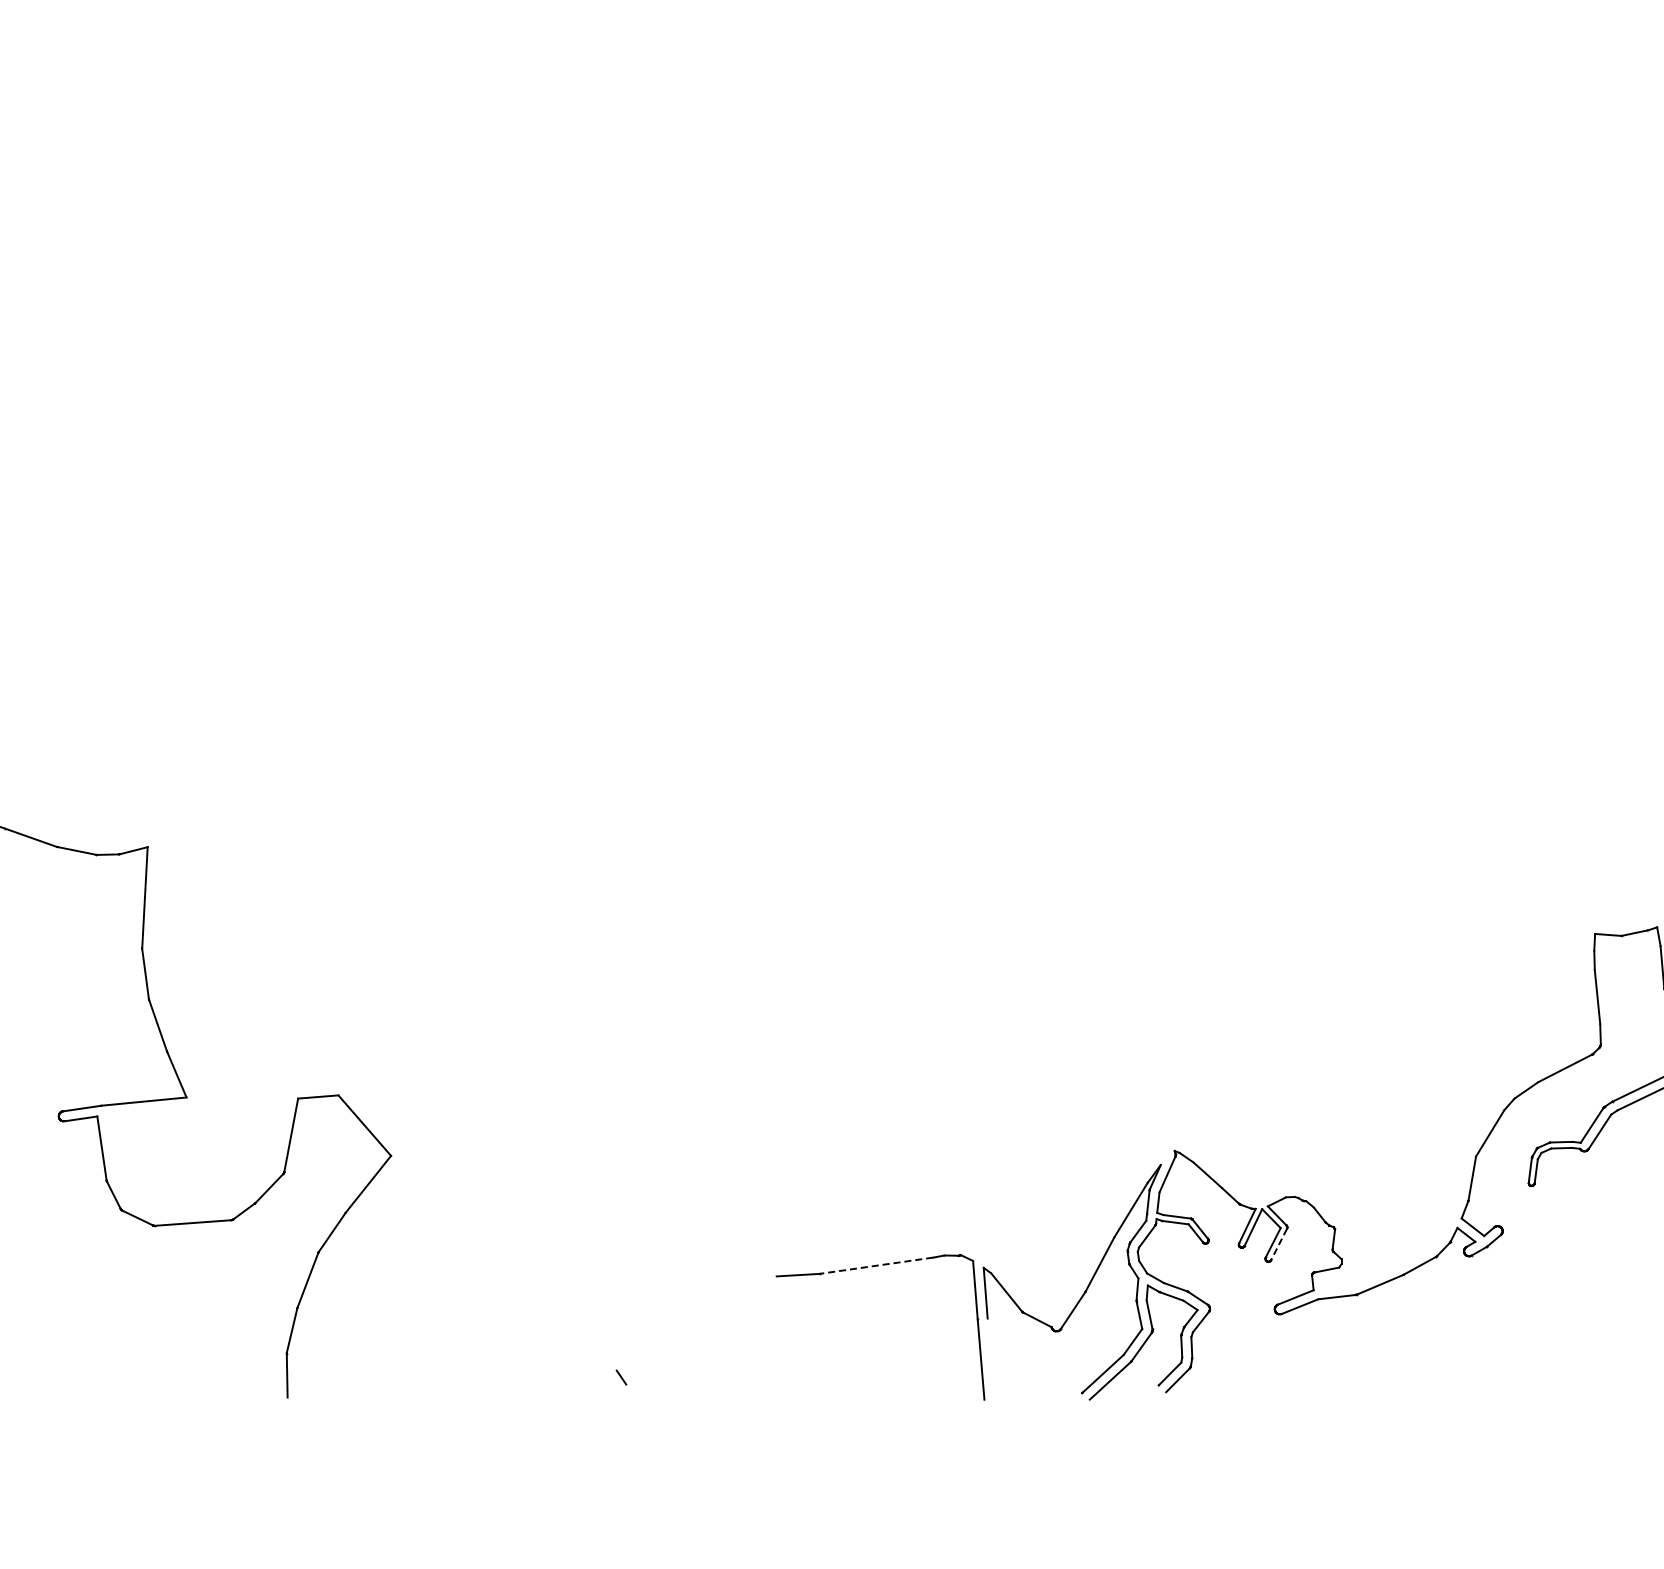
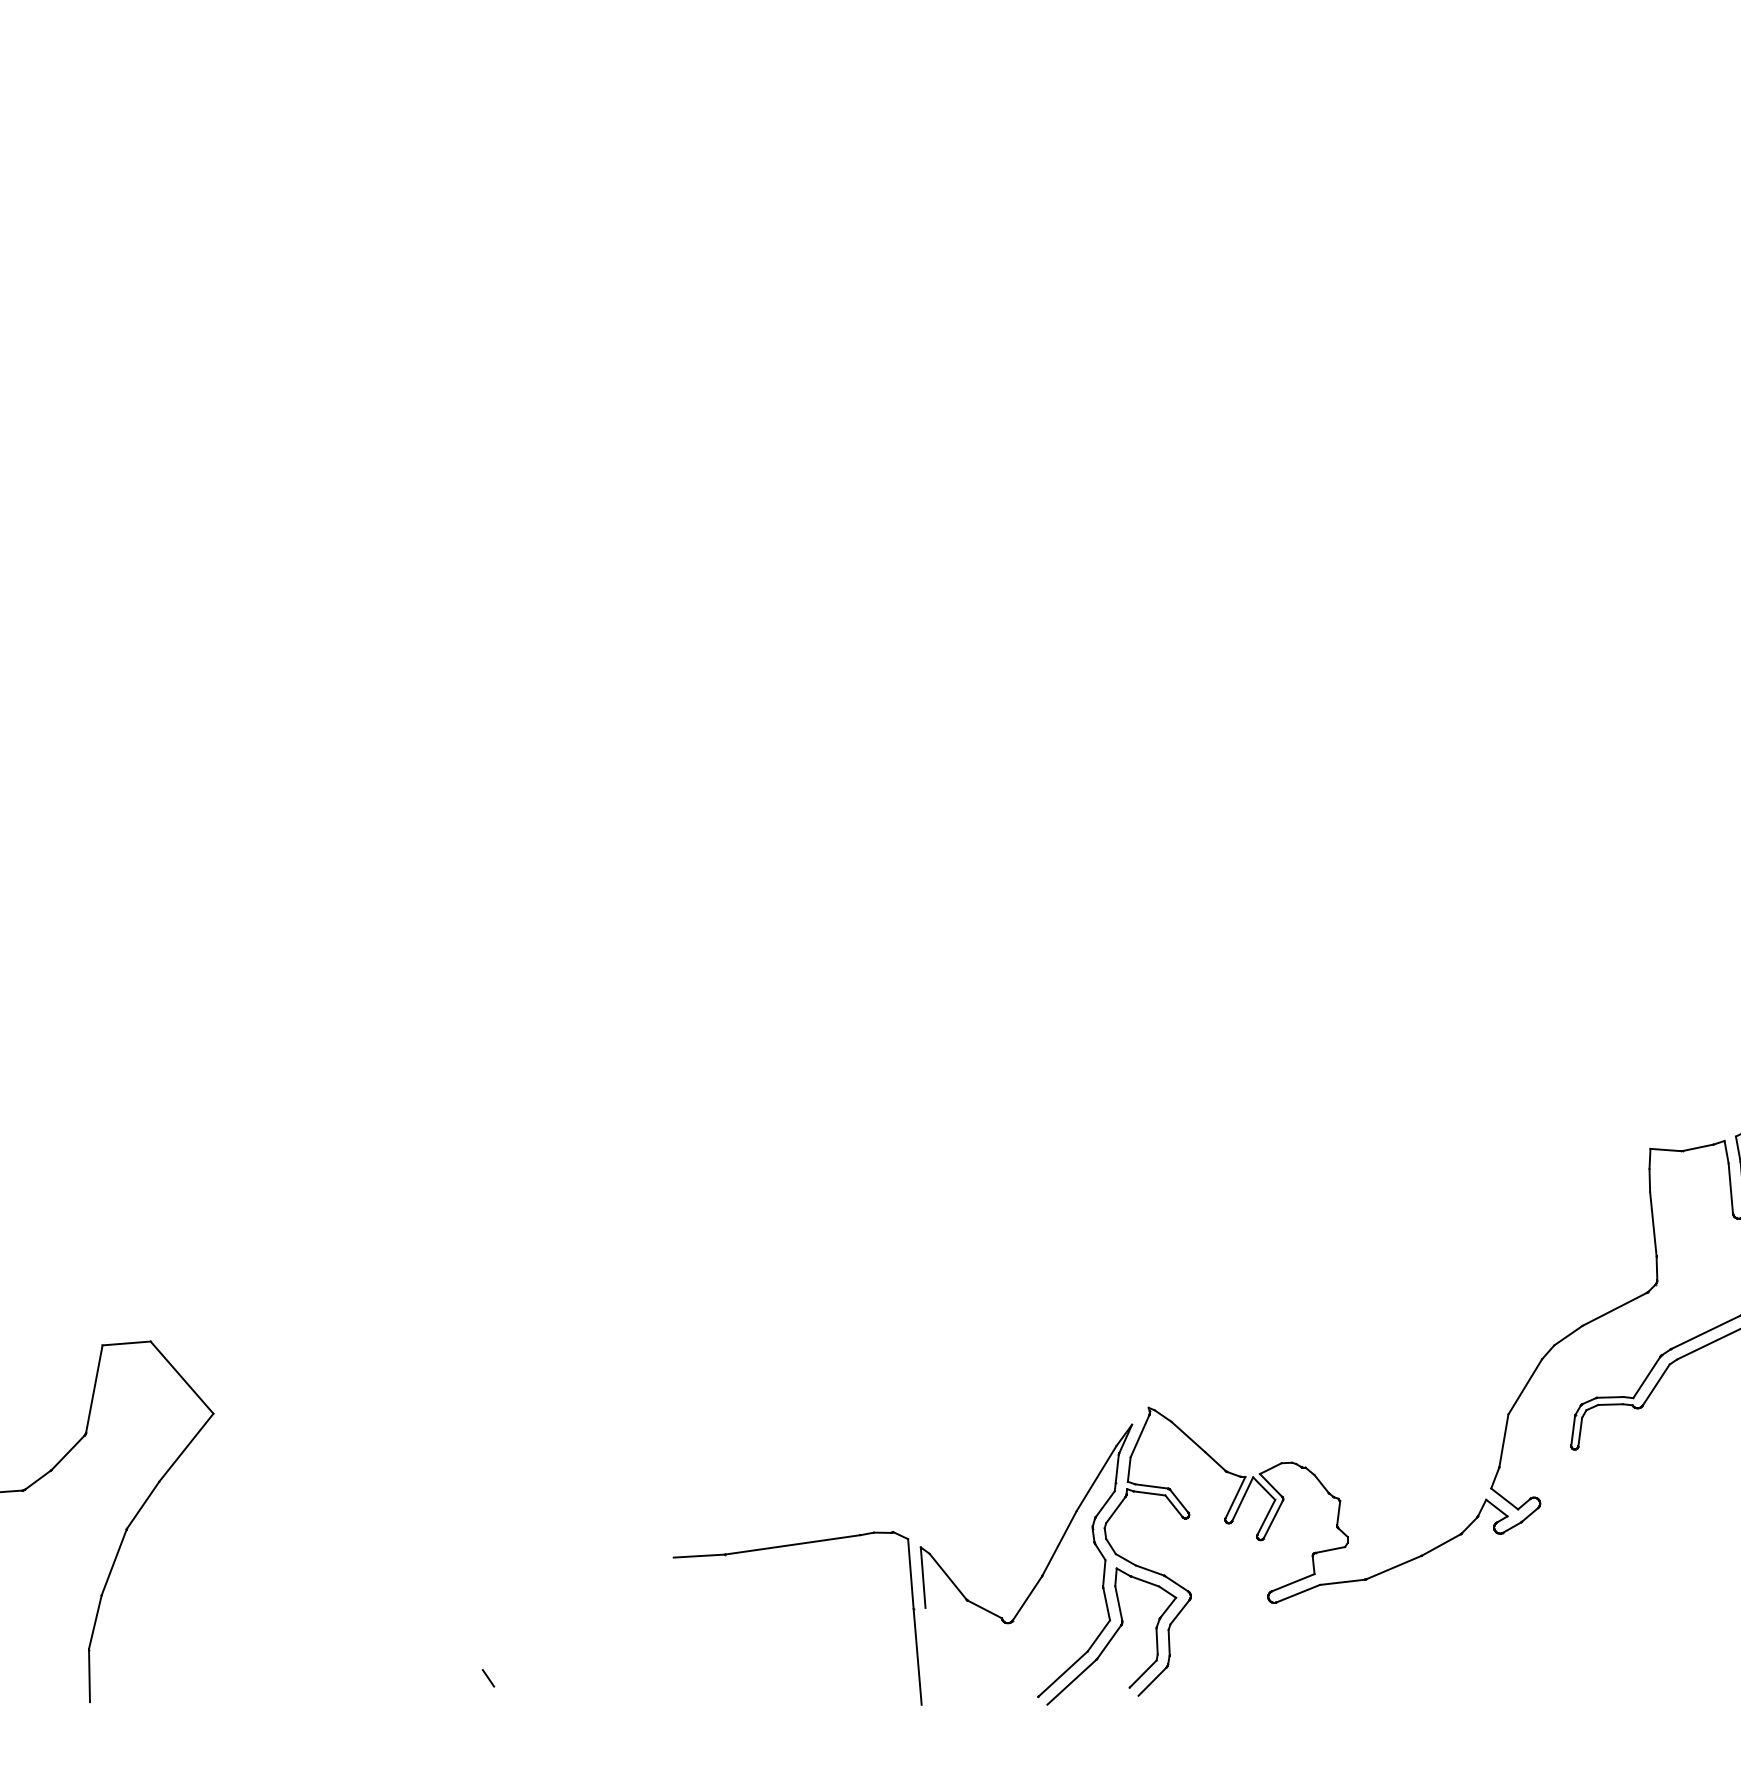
line: (1278, 1244) -> (1272, 1519), dashed -> solid
line: (876, 1265) -> (792, 1544), dashed -> solid

